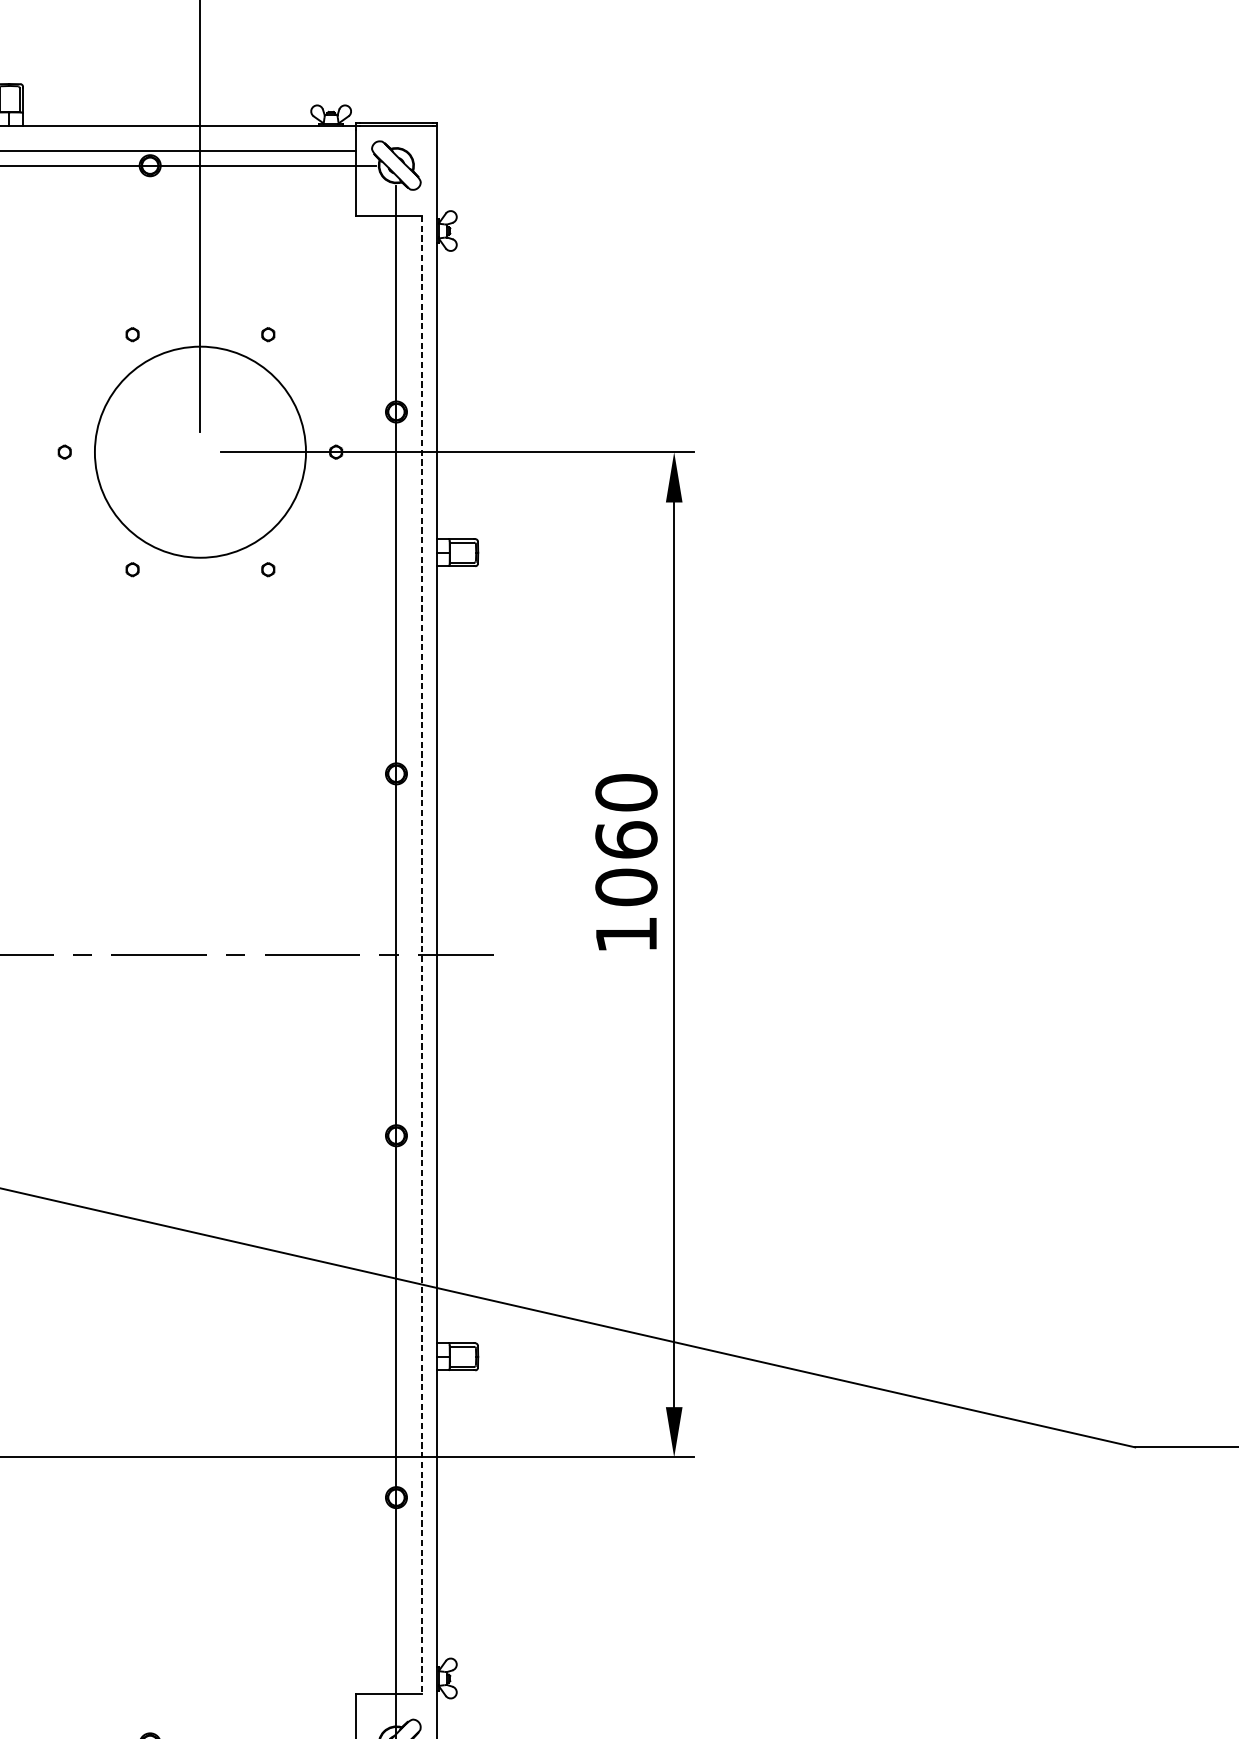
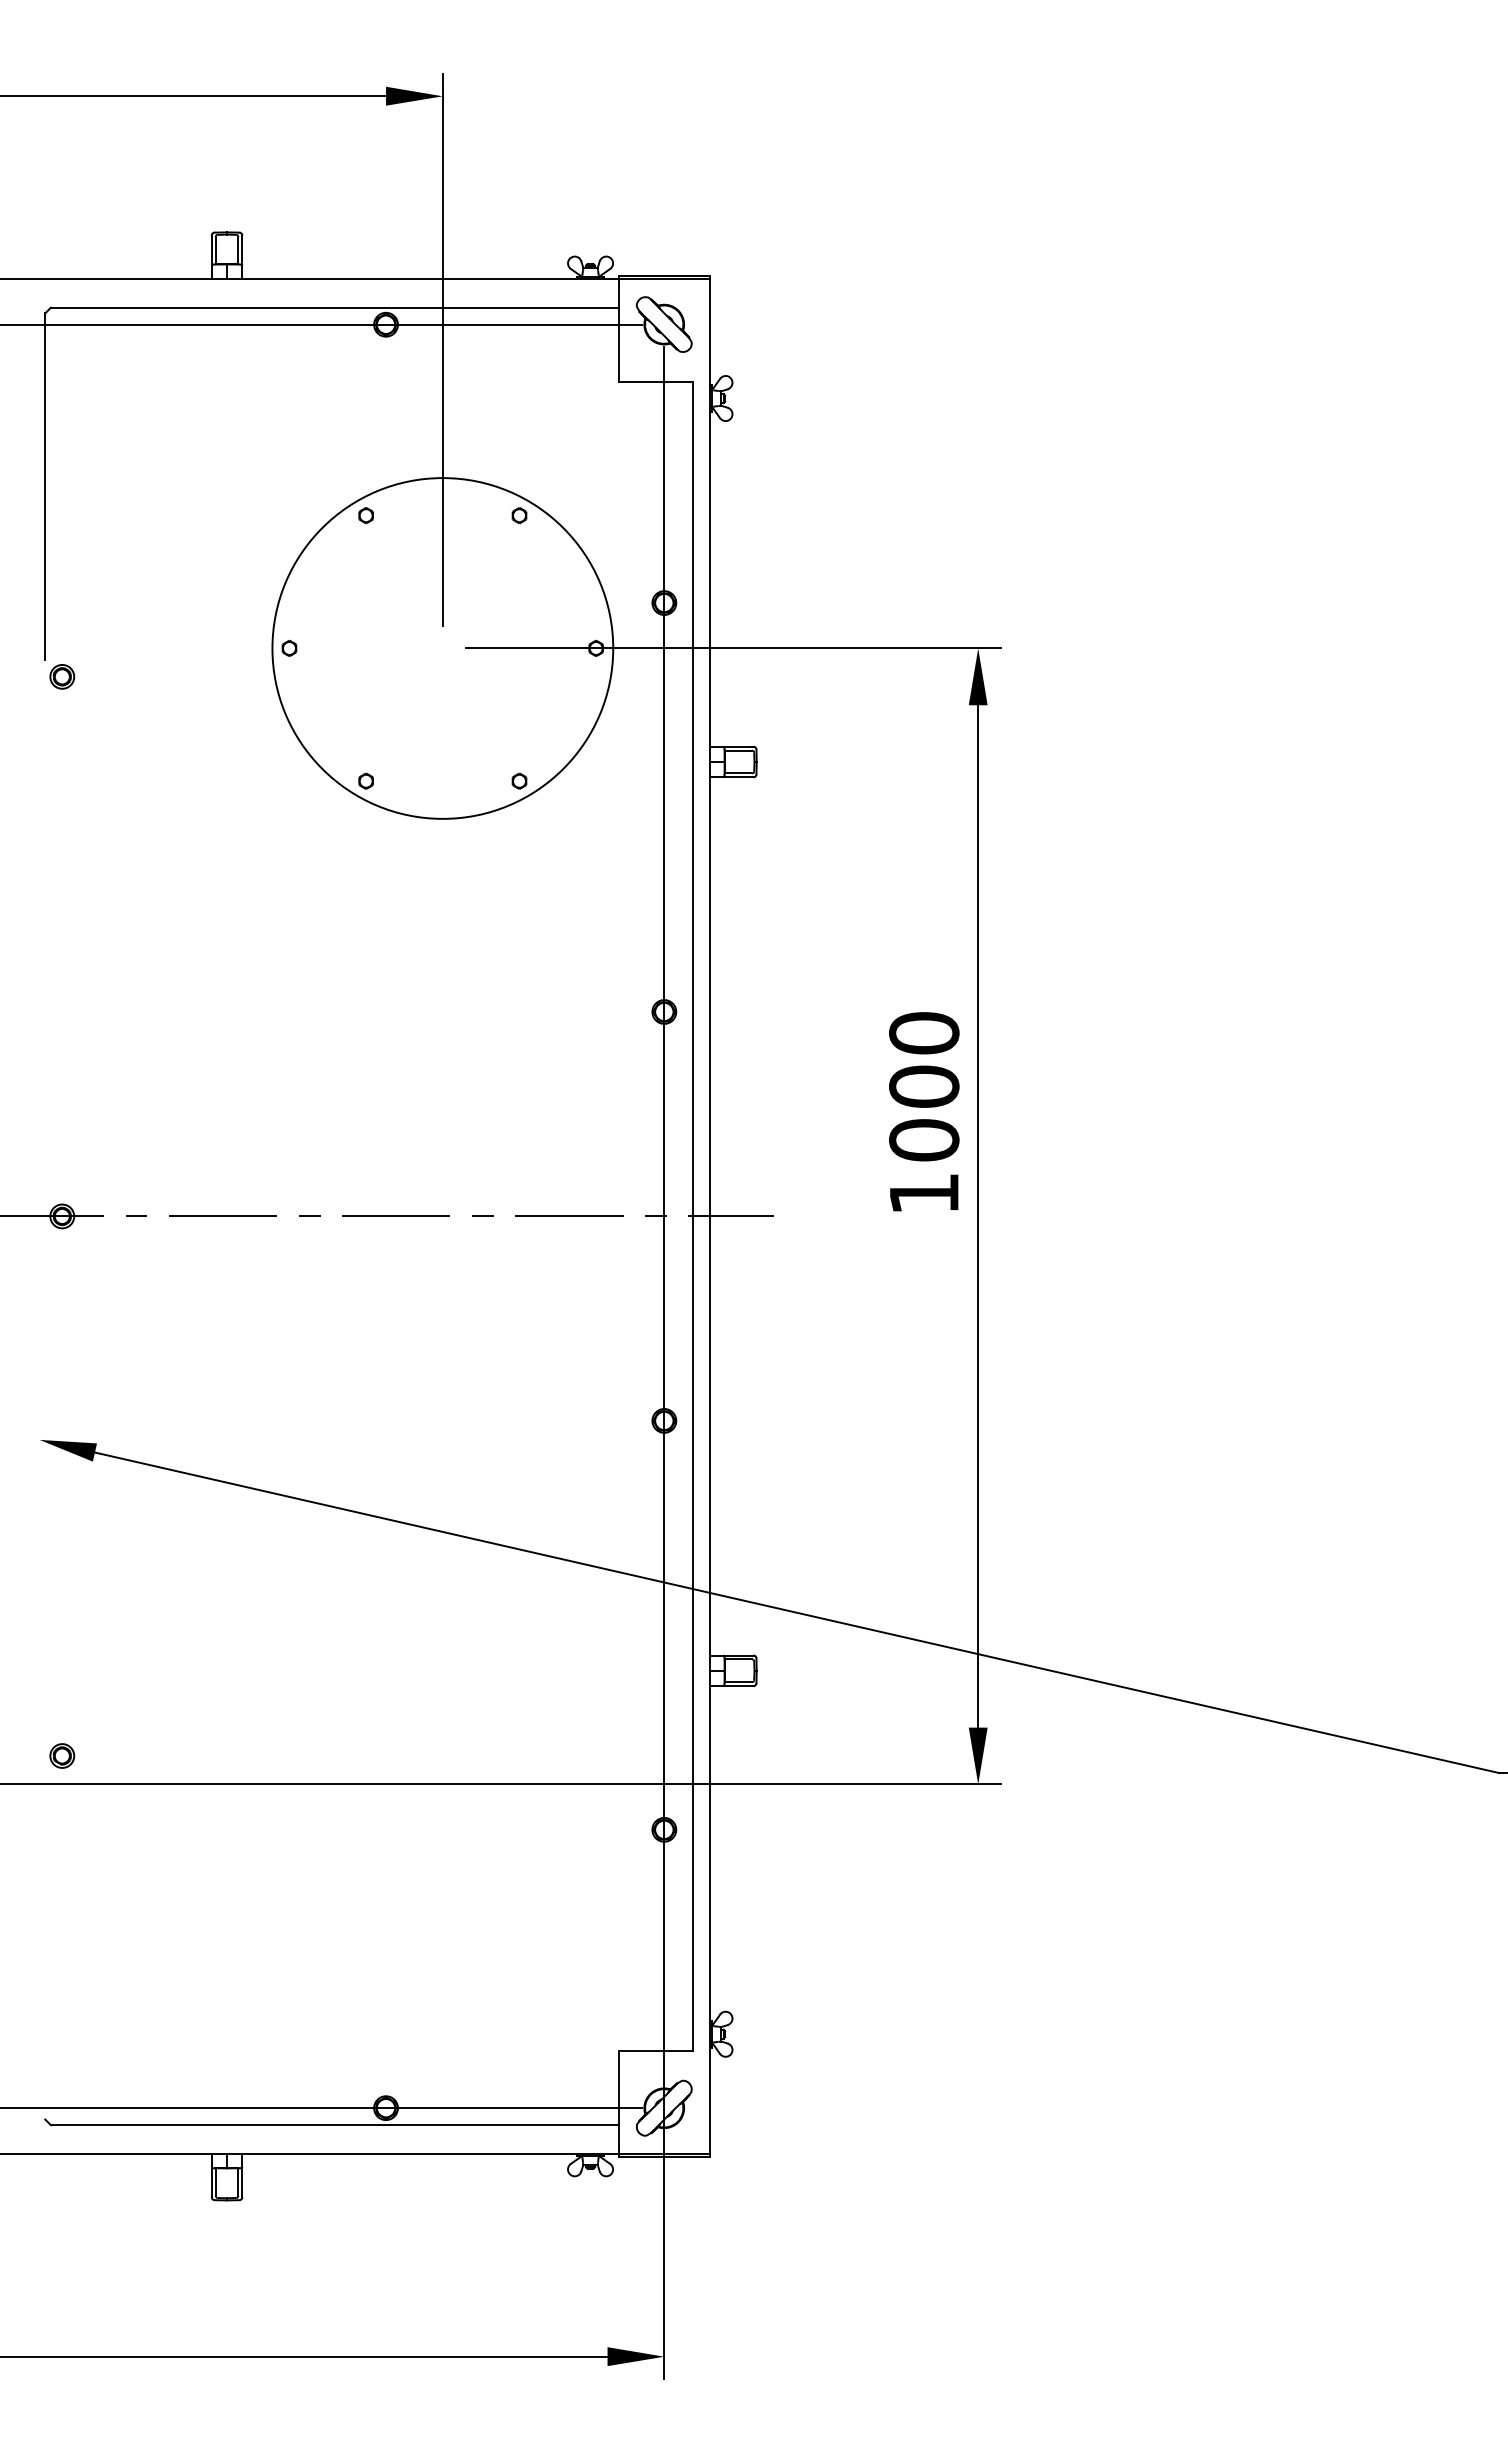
circle: (200, 452) -> (442, 648), size x1.43
text: (626, 839) -> (924, 1086), 1060 -> 1000
line: (421, 954) -> (692, 1216), dashed -> solid

